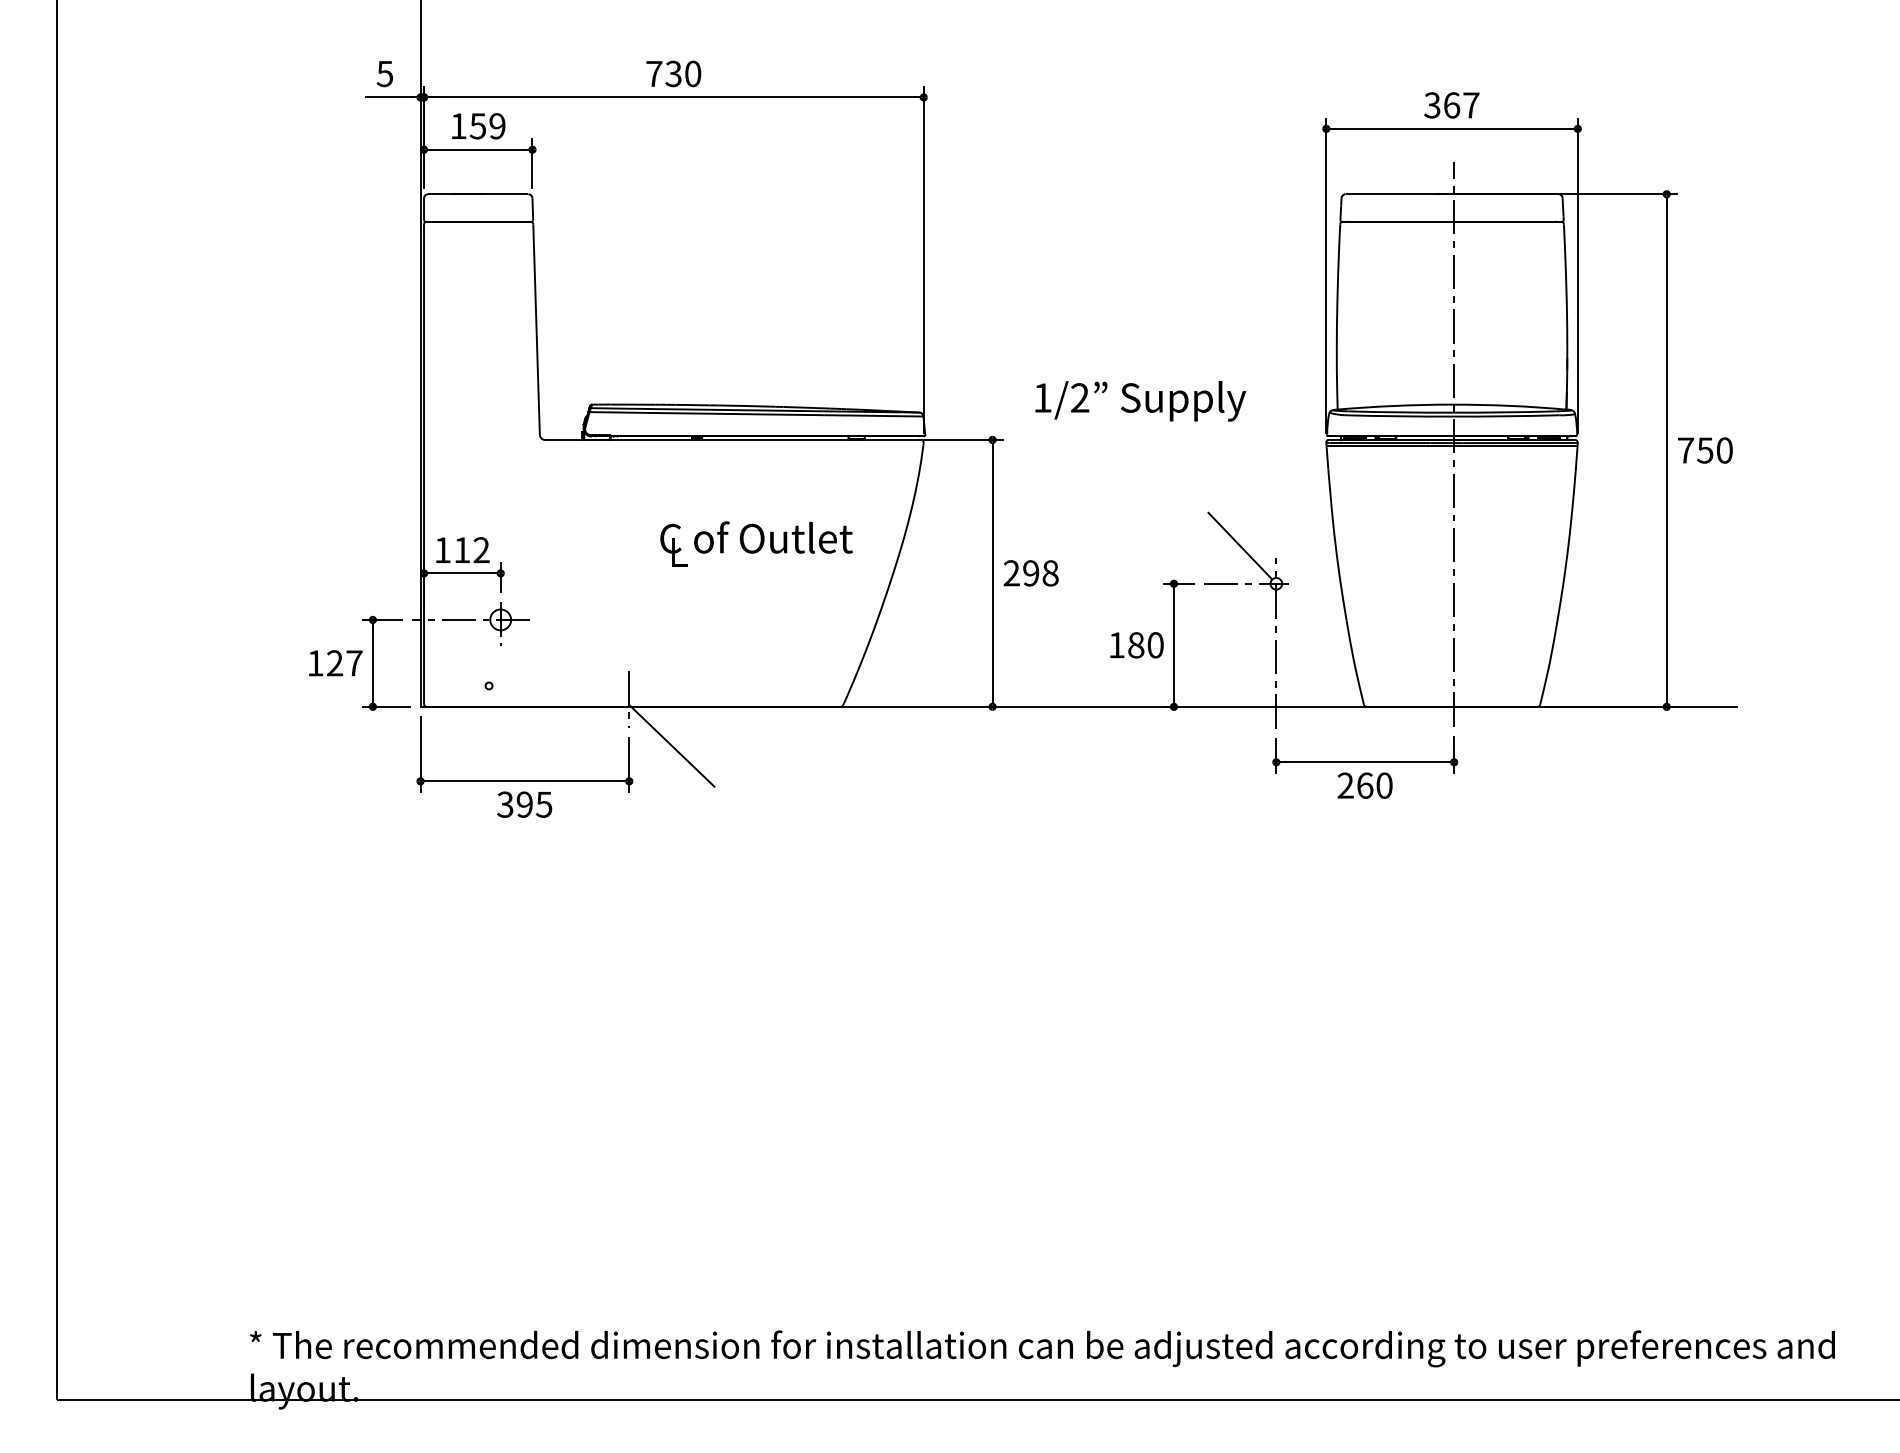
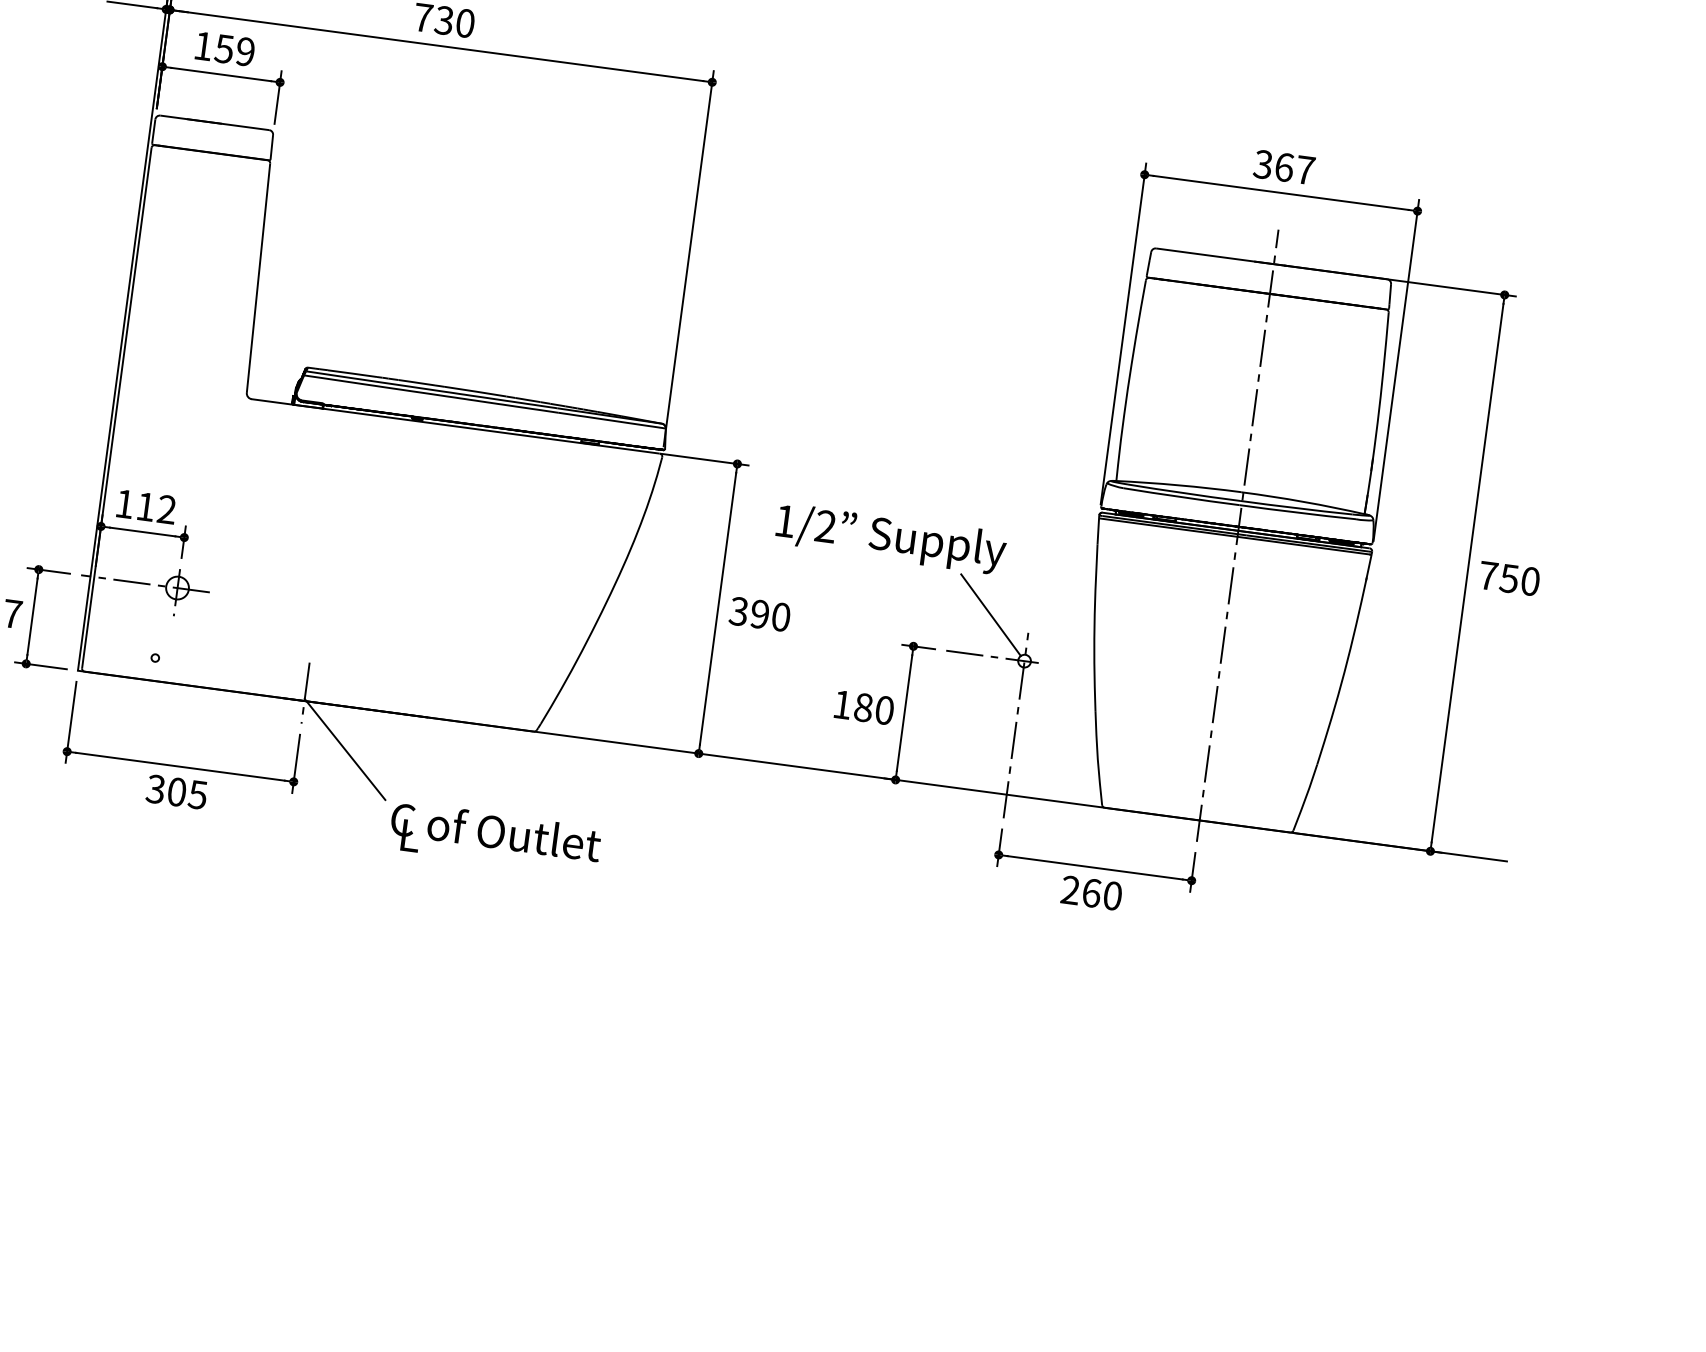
text: (1140, 401) -> (890, 539), moved
text: (756, 543) -> (495, 837), moved
text: (1030, 573) -> (759, 614), 298 -> 390
text: (524, 804) -> (176, 791), 395 -> 305

